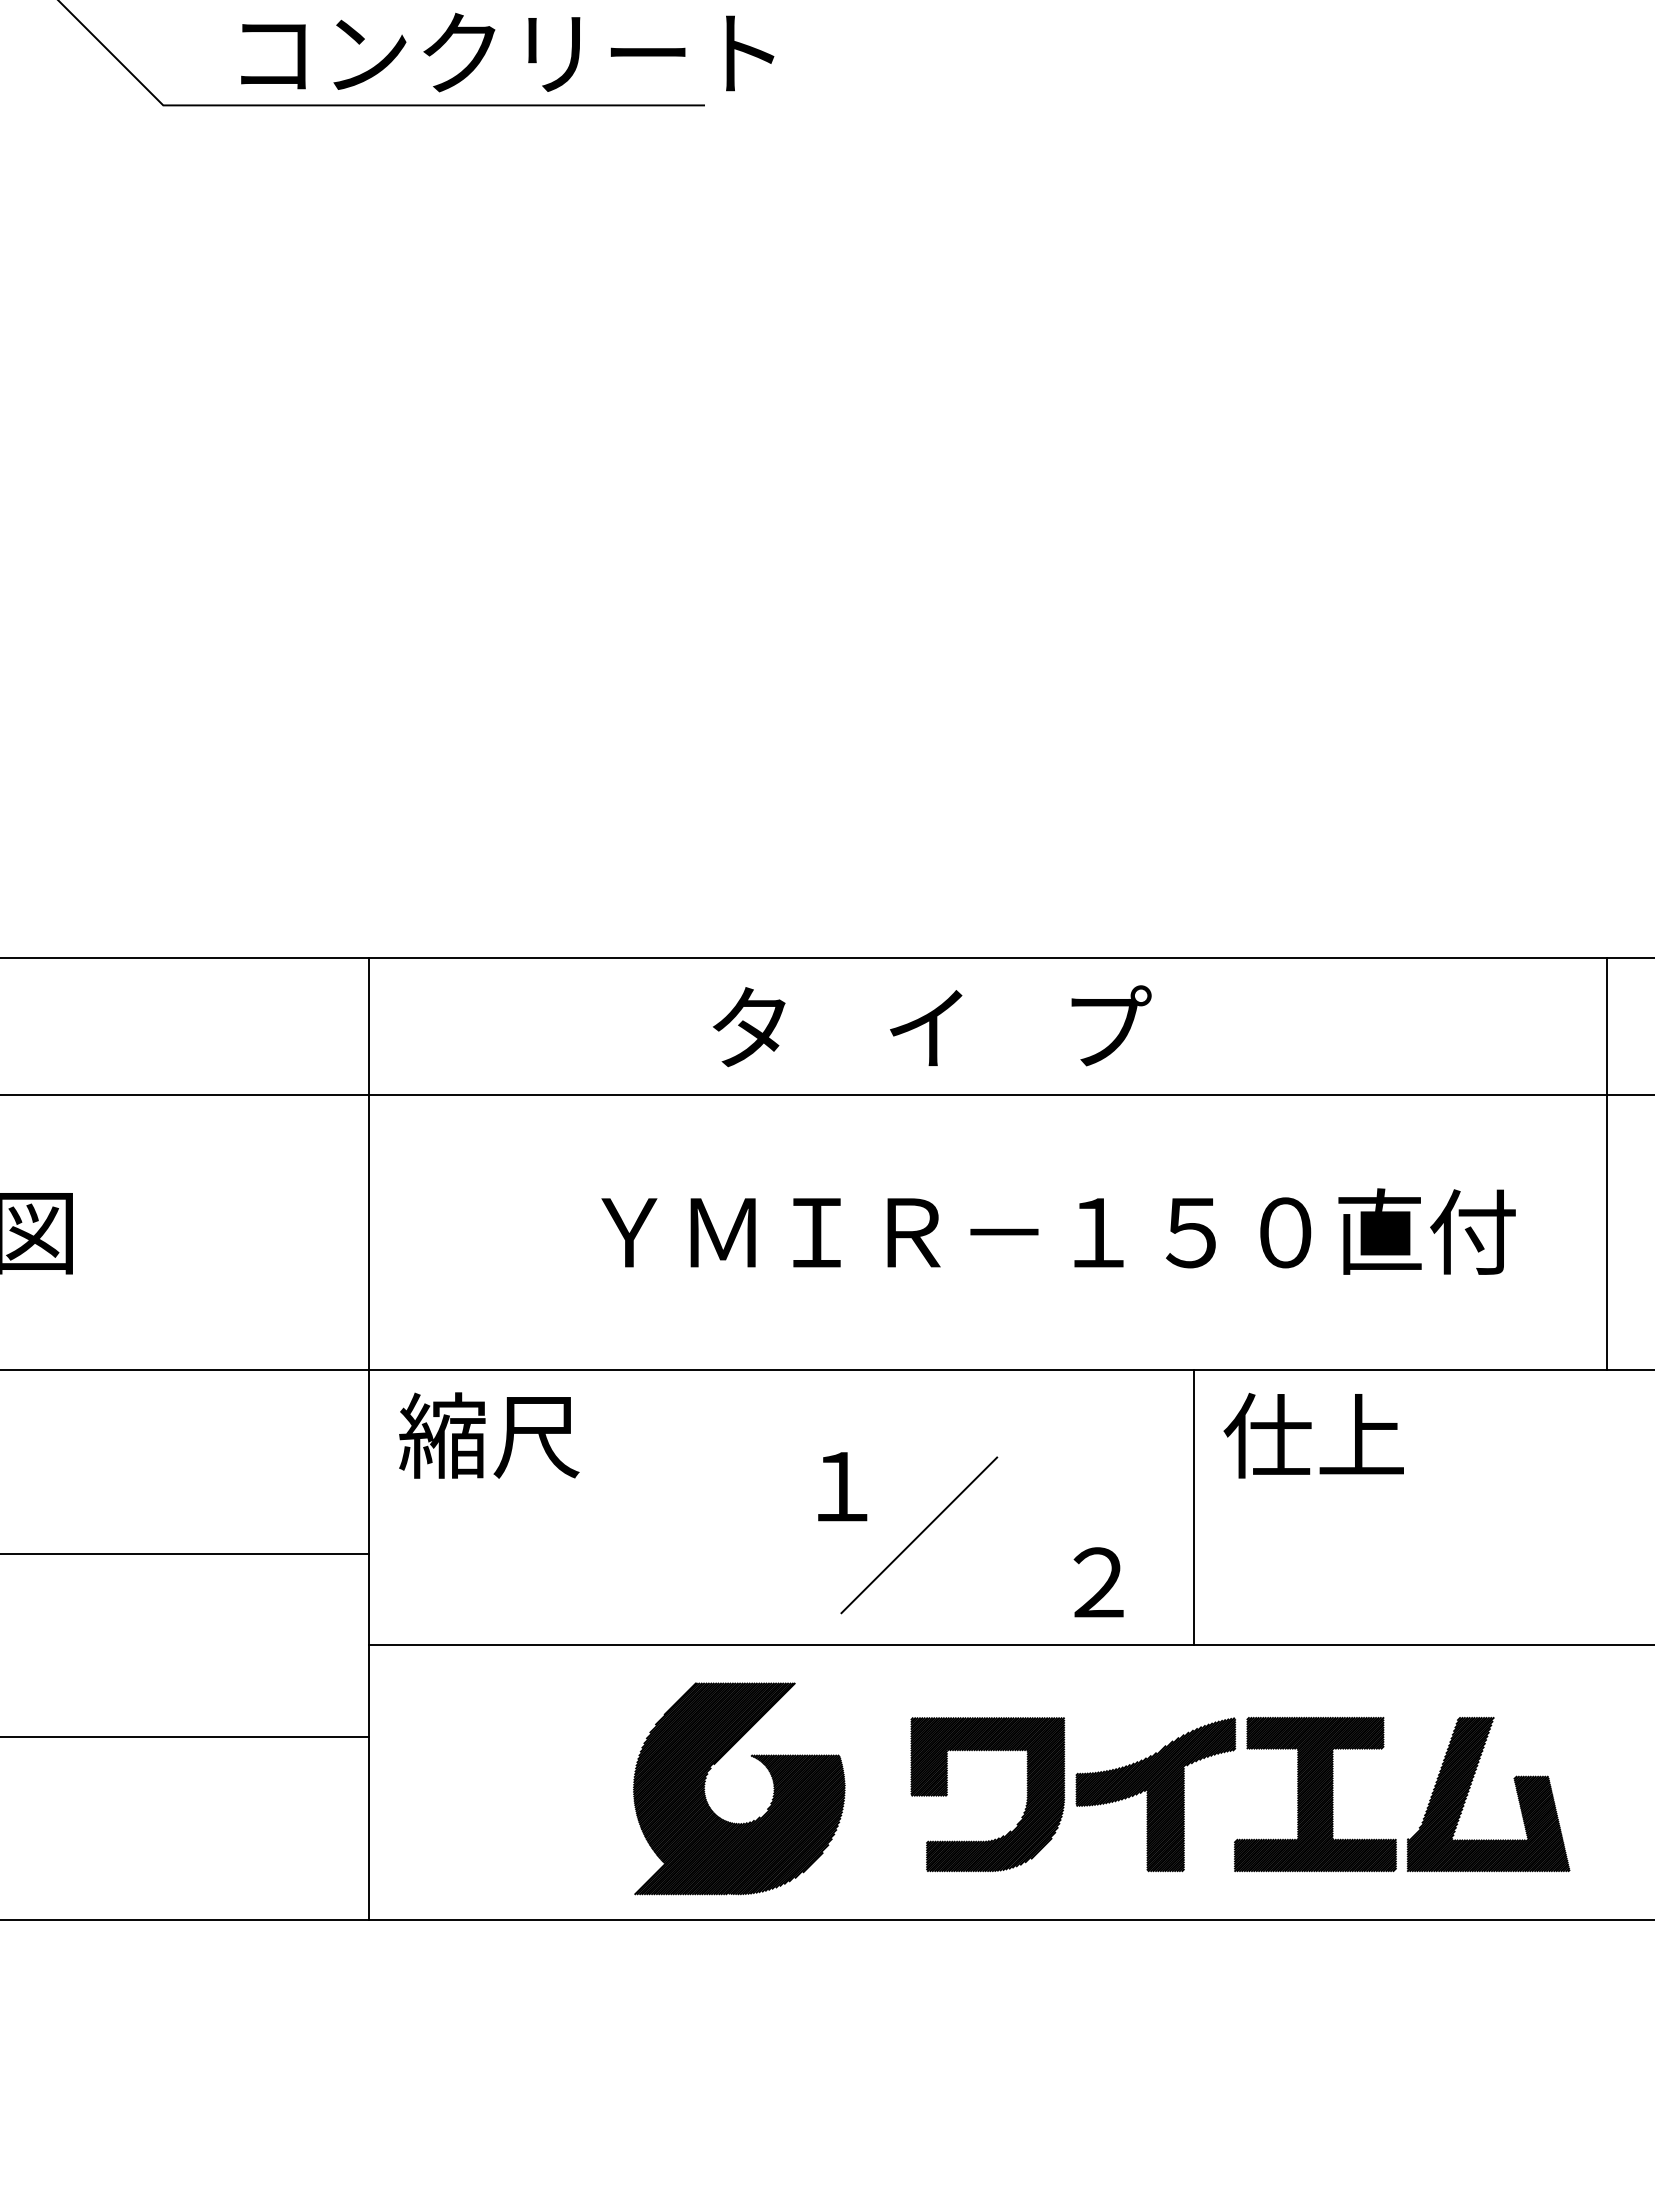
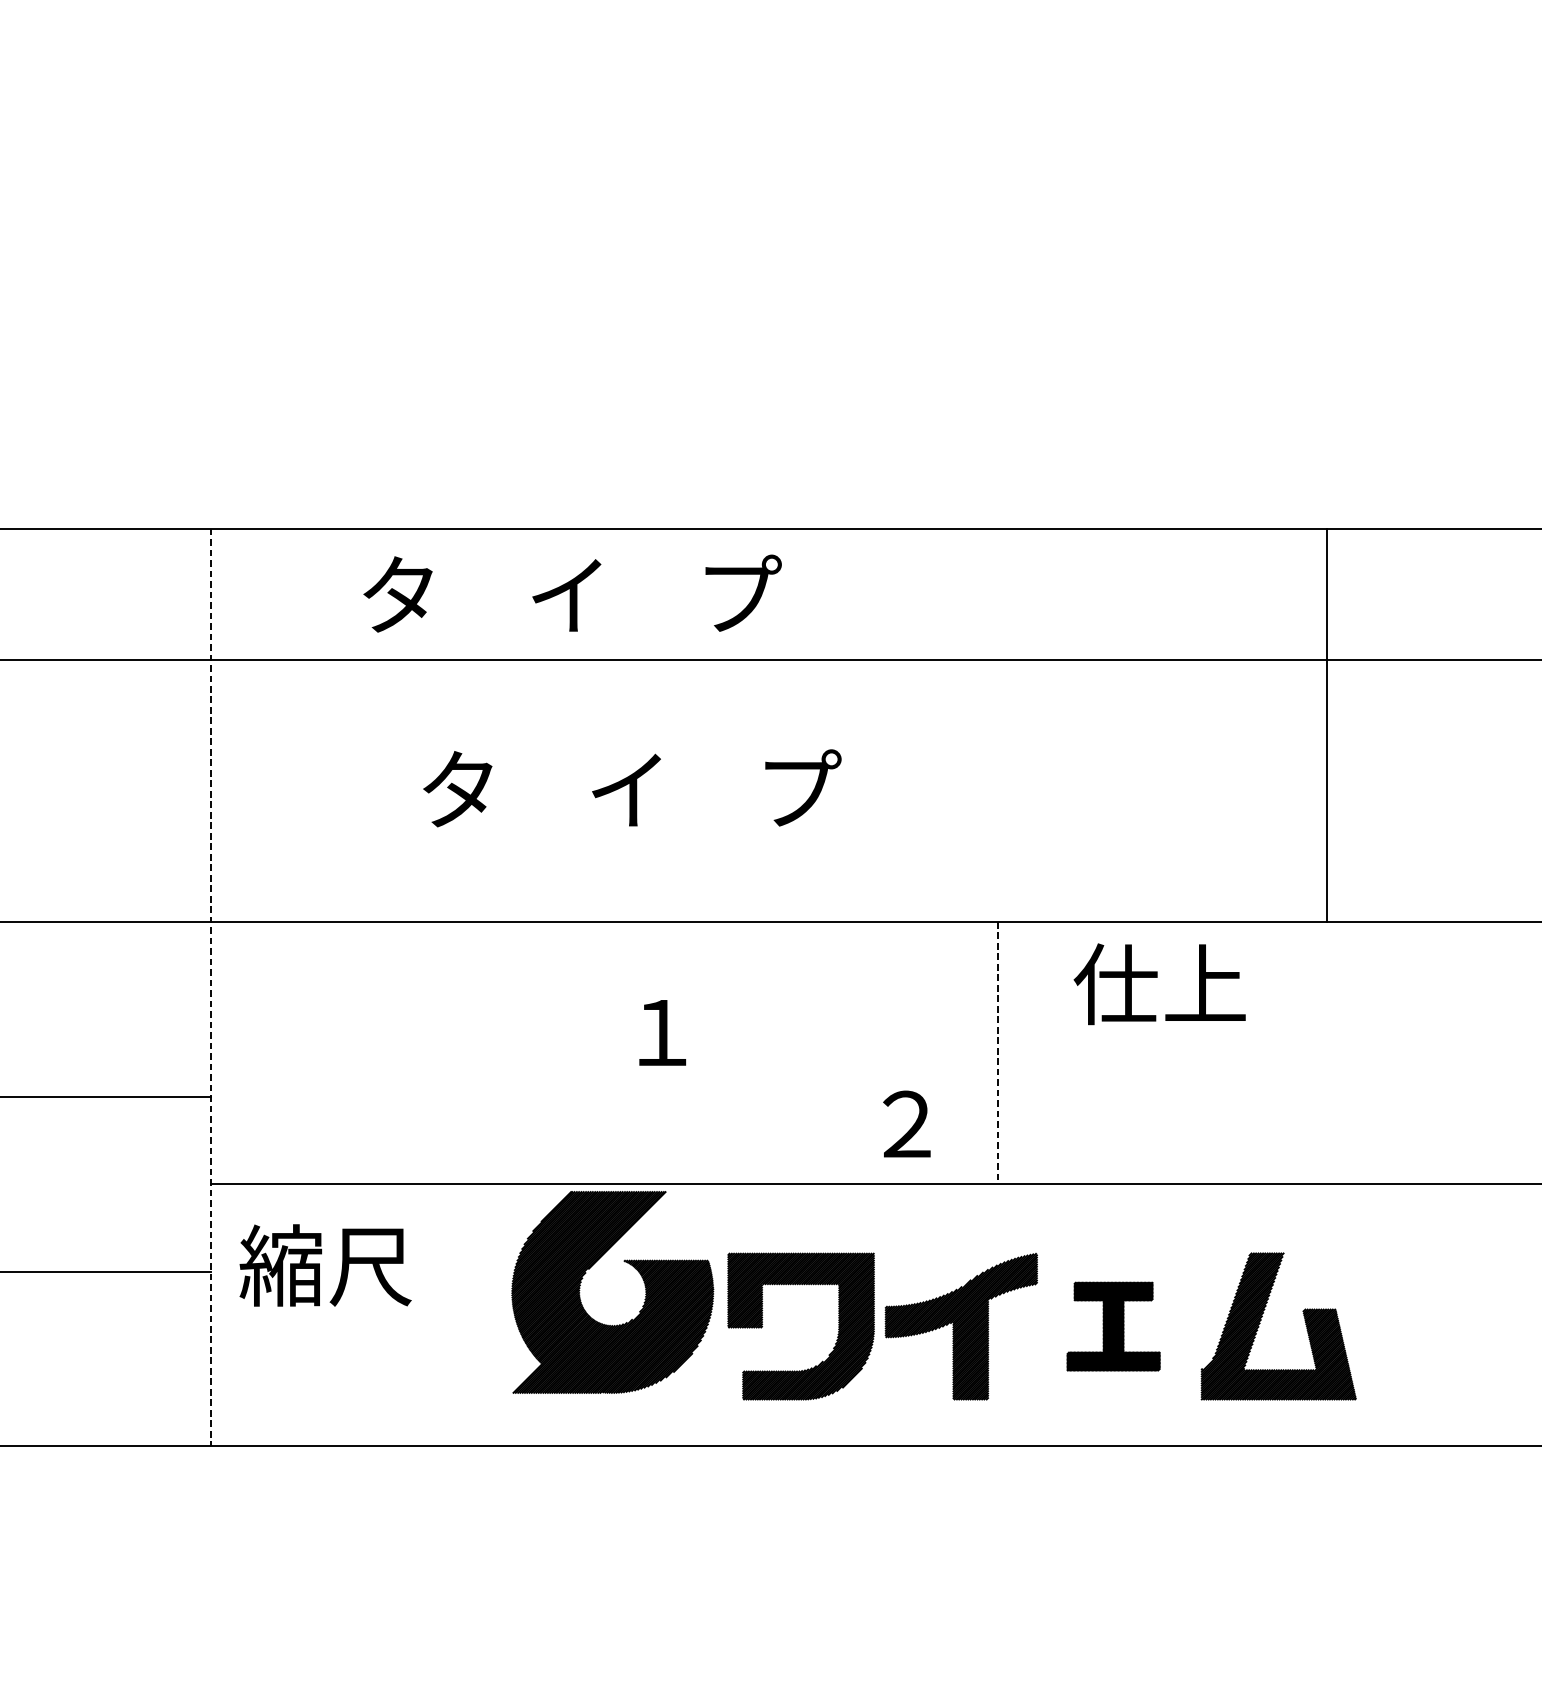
text: (932, 1026) -> (572, 593), moved
line: (1606, 1164) -> (1327, 725), moved
text: (1053, 1231) -> (863, 789), ＹＭＩＲ－１５０直付 -> タ    イ    プ
text: (489, 1435) -> (325, 1265), moved
text: (1313, 1435) -> (1159, 984), moved
line: (369, 1439) -> (211, 987), solid -> dashed
line: (1194, 1508) -> (998, 1053), solid -> dashed
line: (919, 1535) -> (735, 1079), removed
part: (771, 1778) -> (643, 1282), moved
part: (1315, 1794) -> (1113, 1326), size x0.6

